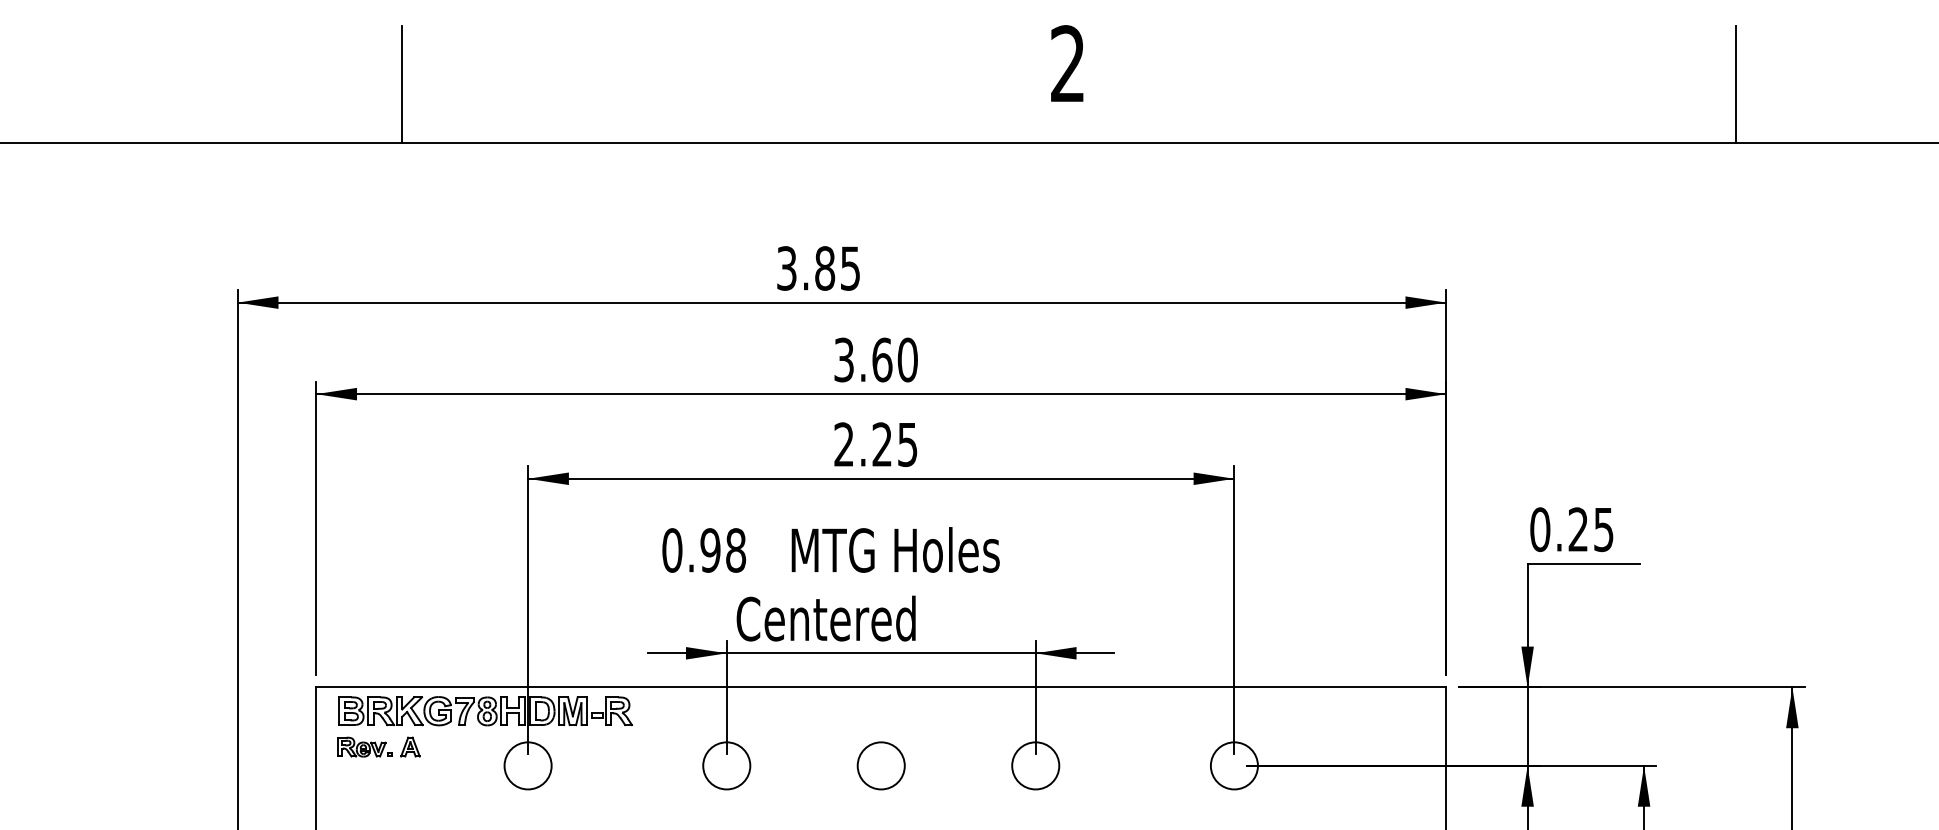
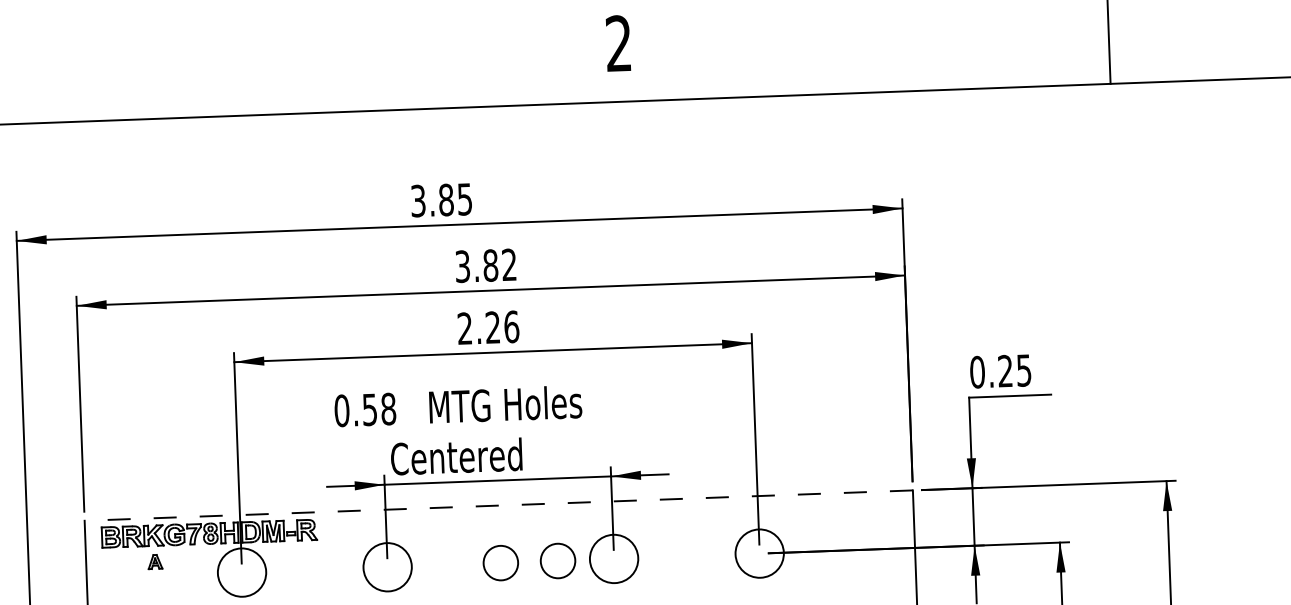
line: (401, 84) -> (130, 76), removed
text: (894, 359) -> (499, 264), 3.60 -> 3.82
text: (908, 444) -> (512, 326), 2.25 -> 2.26
text: (710, 550) -> (369, 409), 0.98 -> 0.58
line: (880, 687) -> (498, 505), solid -> dashed
part: (364, 746) -> (121, 562), removed
circle: (527, 765) -> (241, 572), size x1.4
circle: (726, 765) -> (387, 566), size x1.4
circle: (958, 765) -> (557, 560), added
circle: (1035, 765) -> (613, 558), size x1.4
circle: (1233, 765) -> (759, 553), size x1.4

